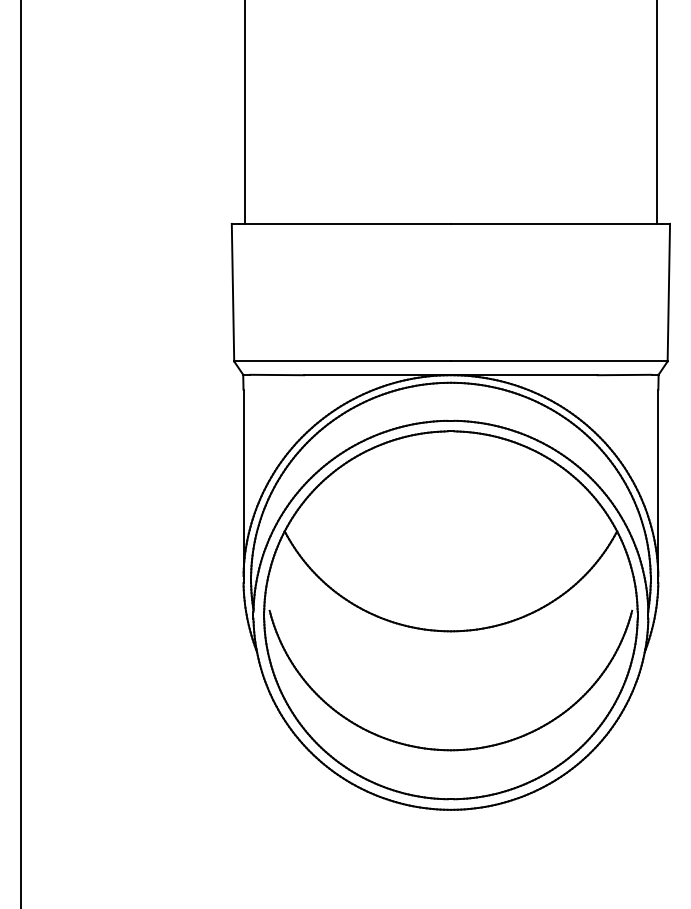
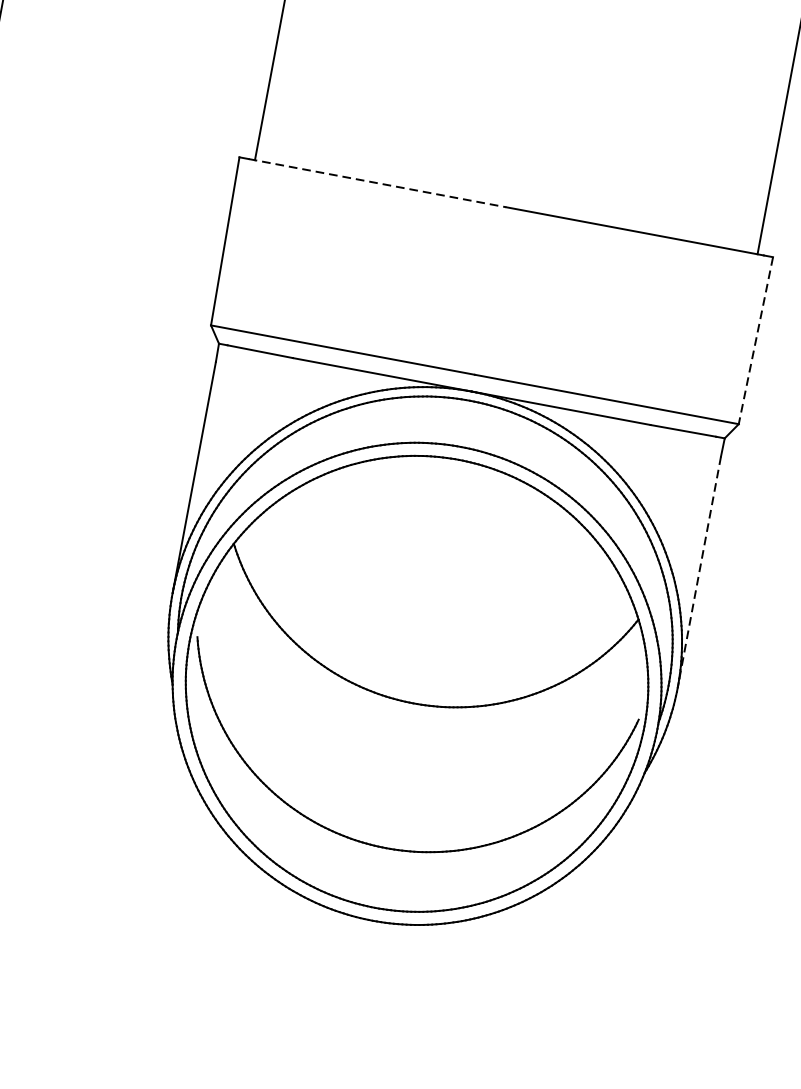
line: (345, 223) -> (377, 182), solid -> dashed
line: (668, 292) -> (755, 340), solid -> dashed
line: (658, 484) -> (699, 571), solid -> dashed

